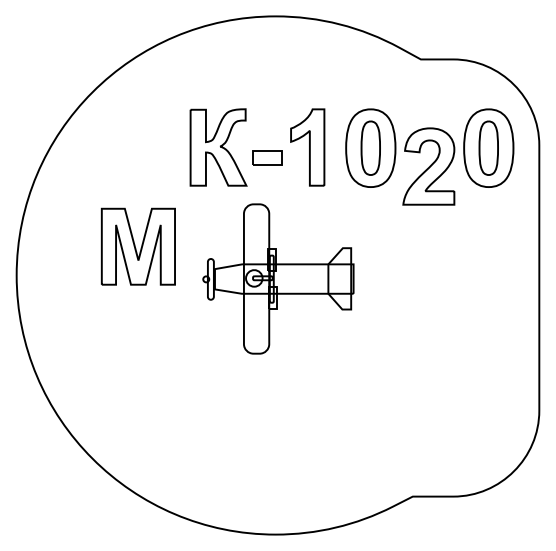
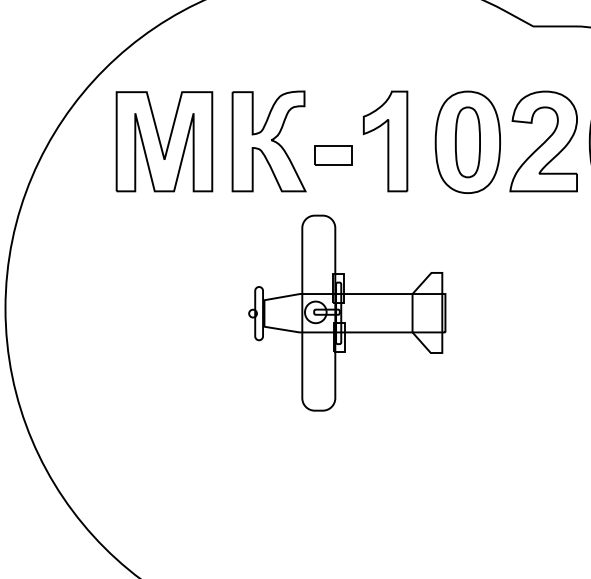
part: (428, 166) -> (543, 141), moved
part: (137, 246) -> (163, 141), moved

